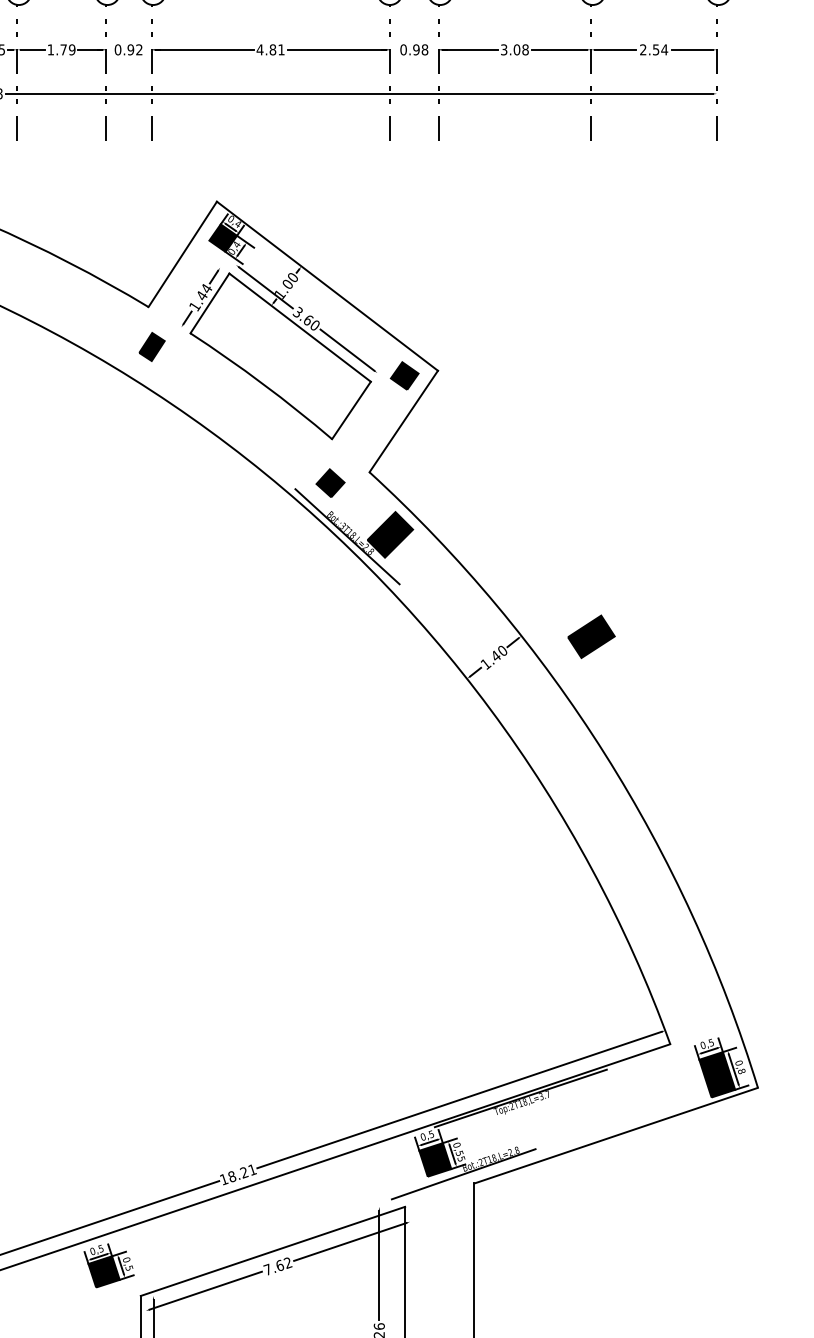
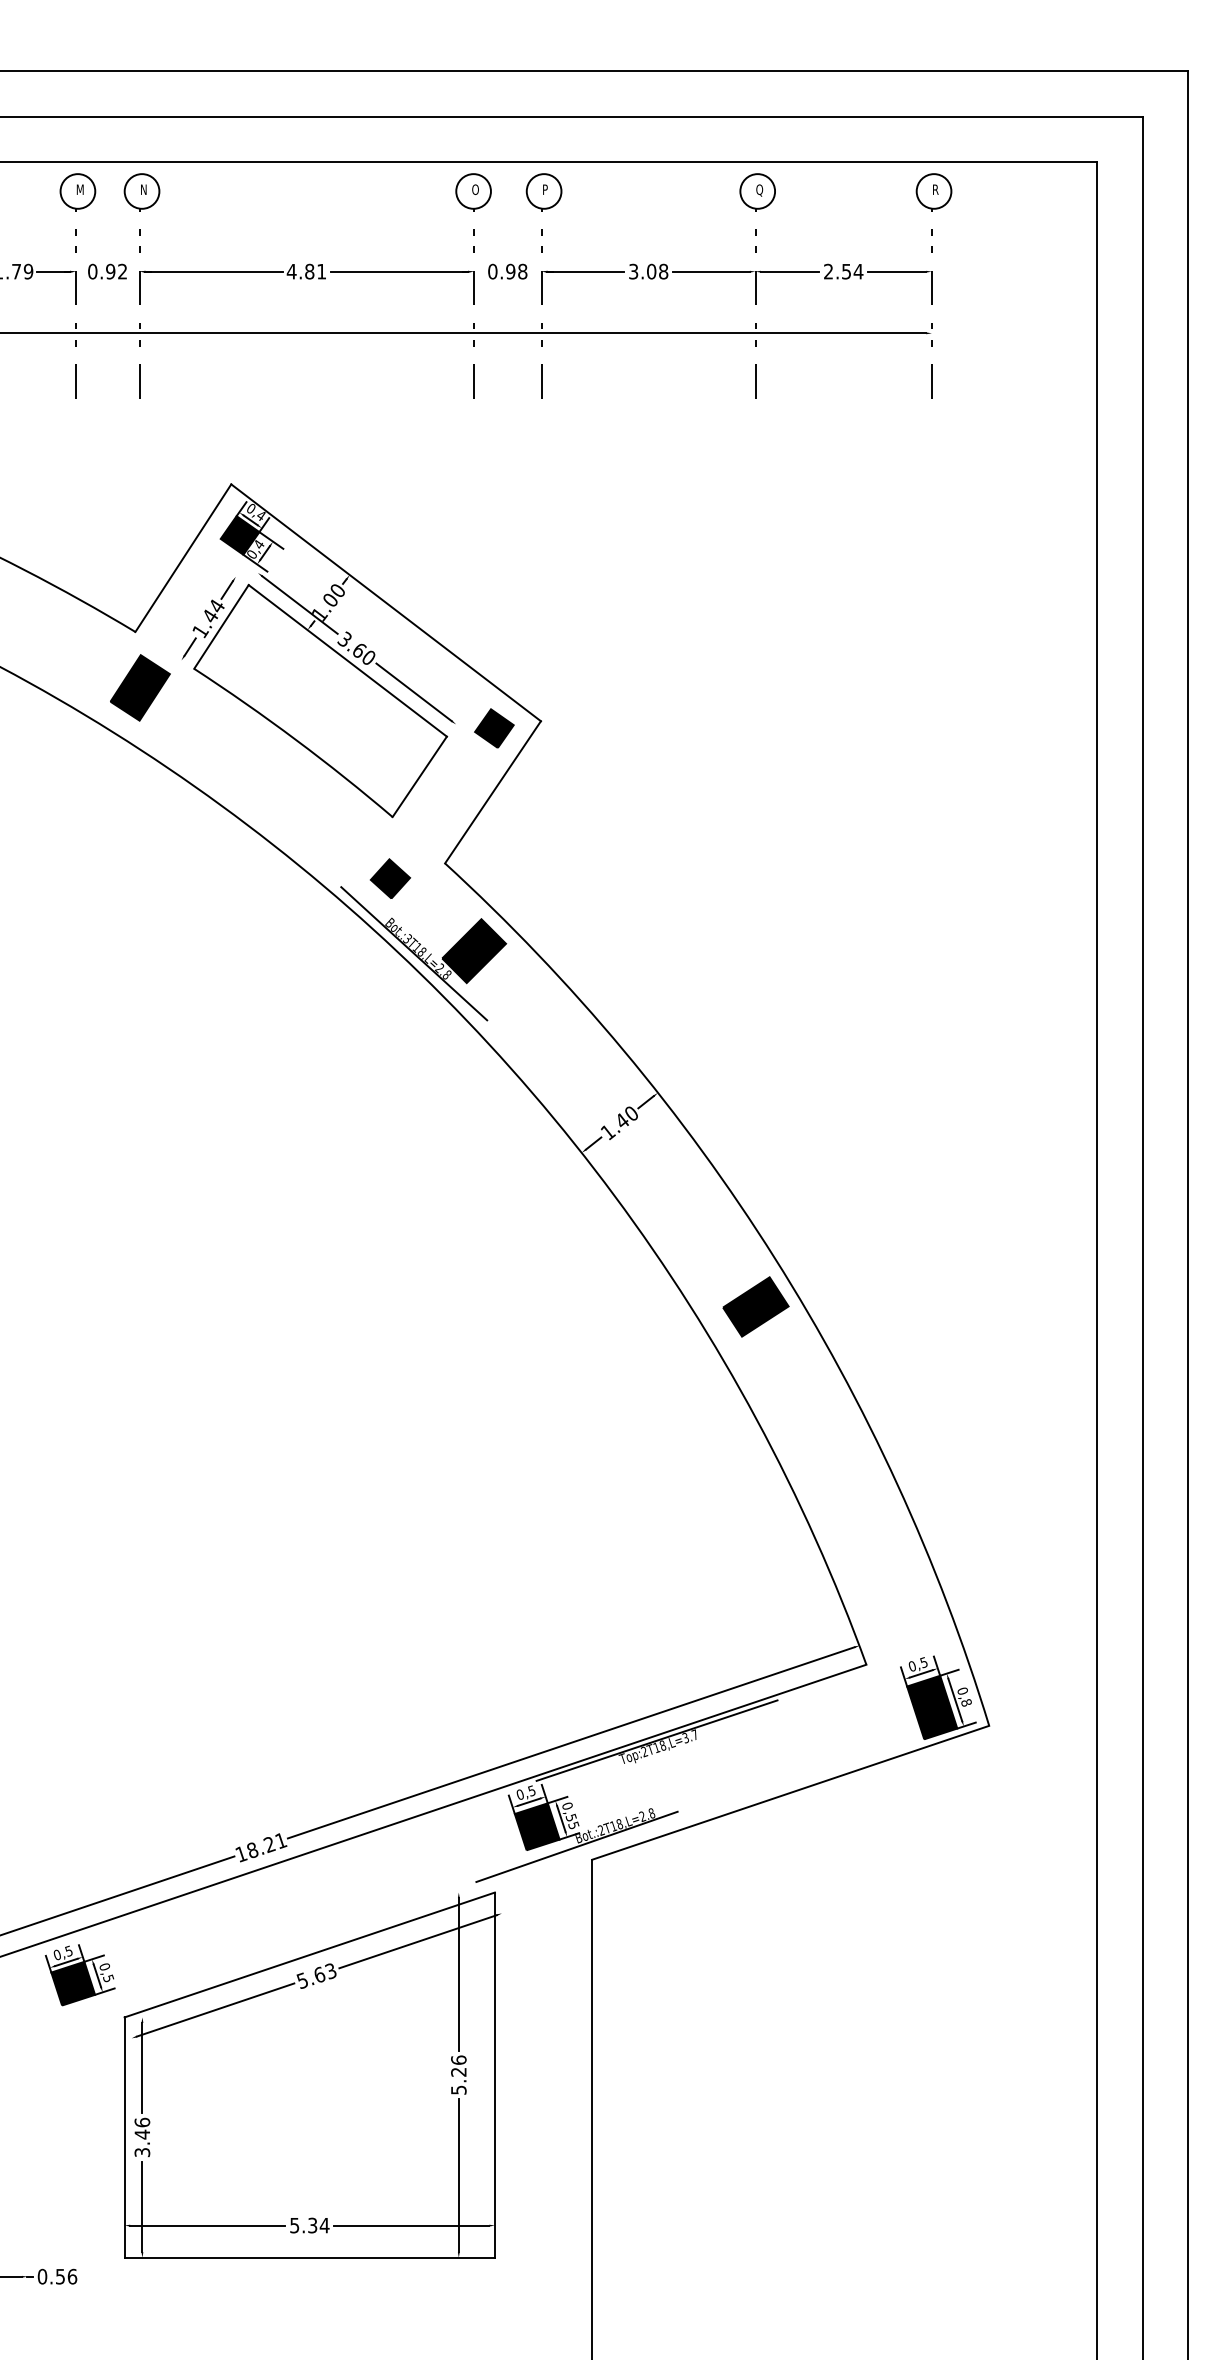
part: (152, 346) -> (140, 687), size x1.67
part: (591, 636) -> (755, 1306), moved
text: (277, 1266) -> (316, 1975), 7.62 -> 5.63

